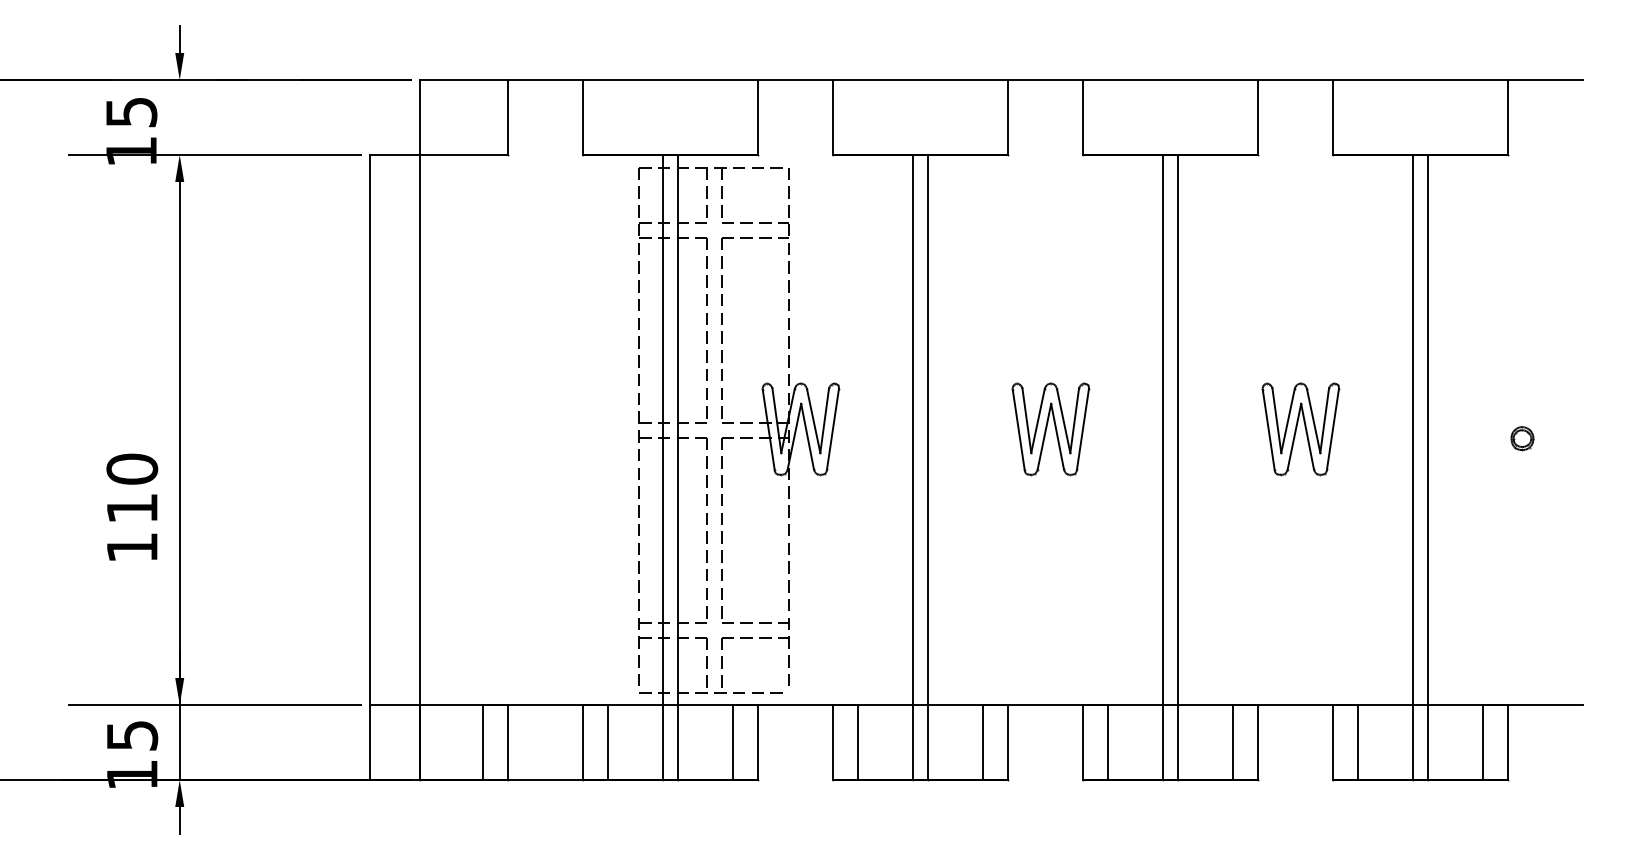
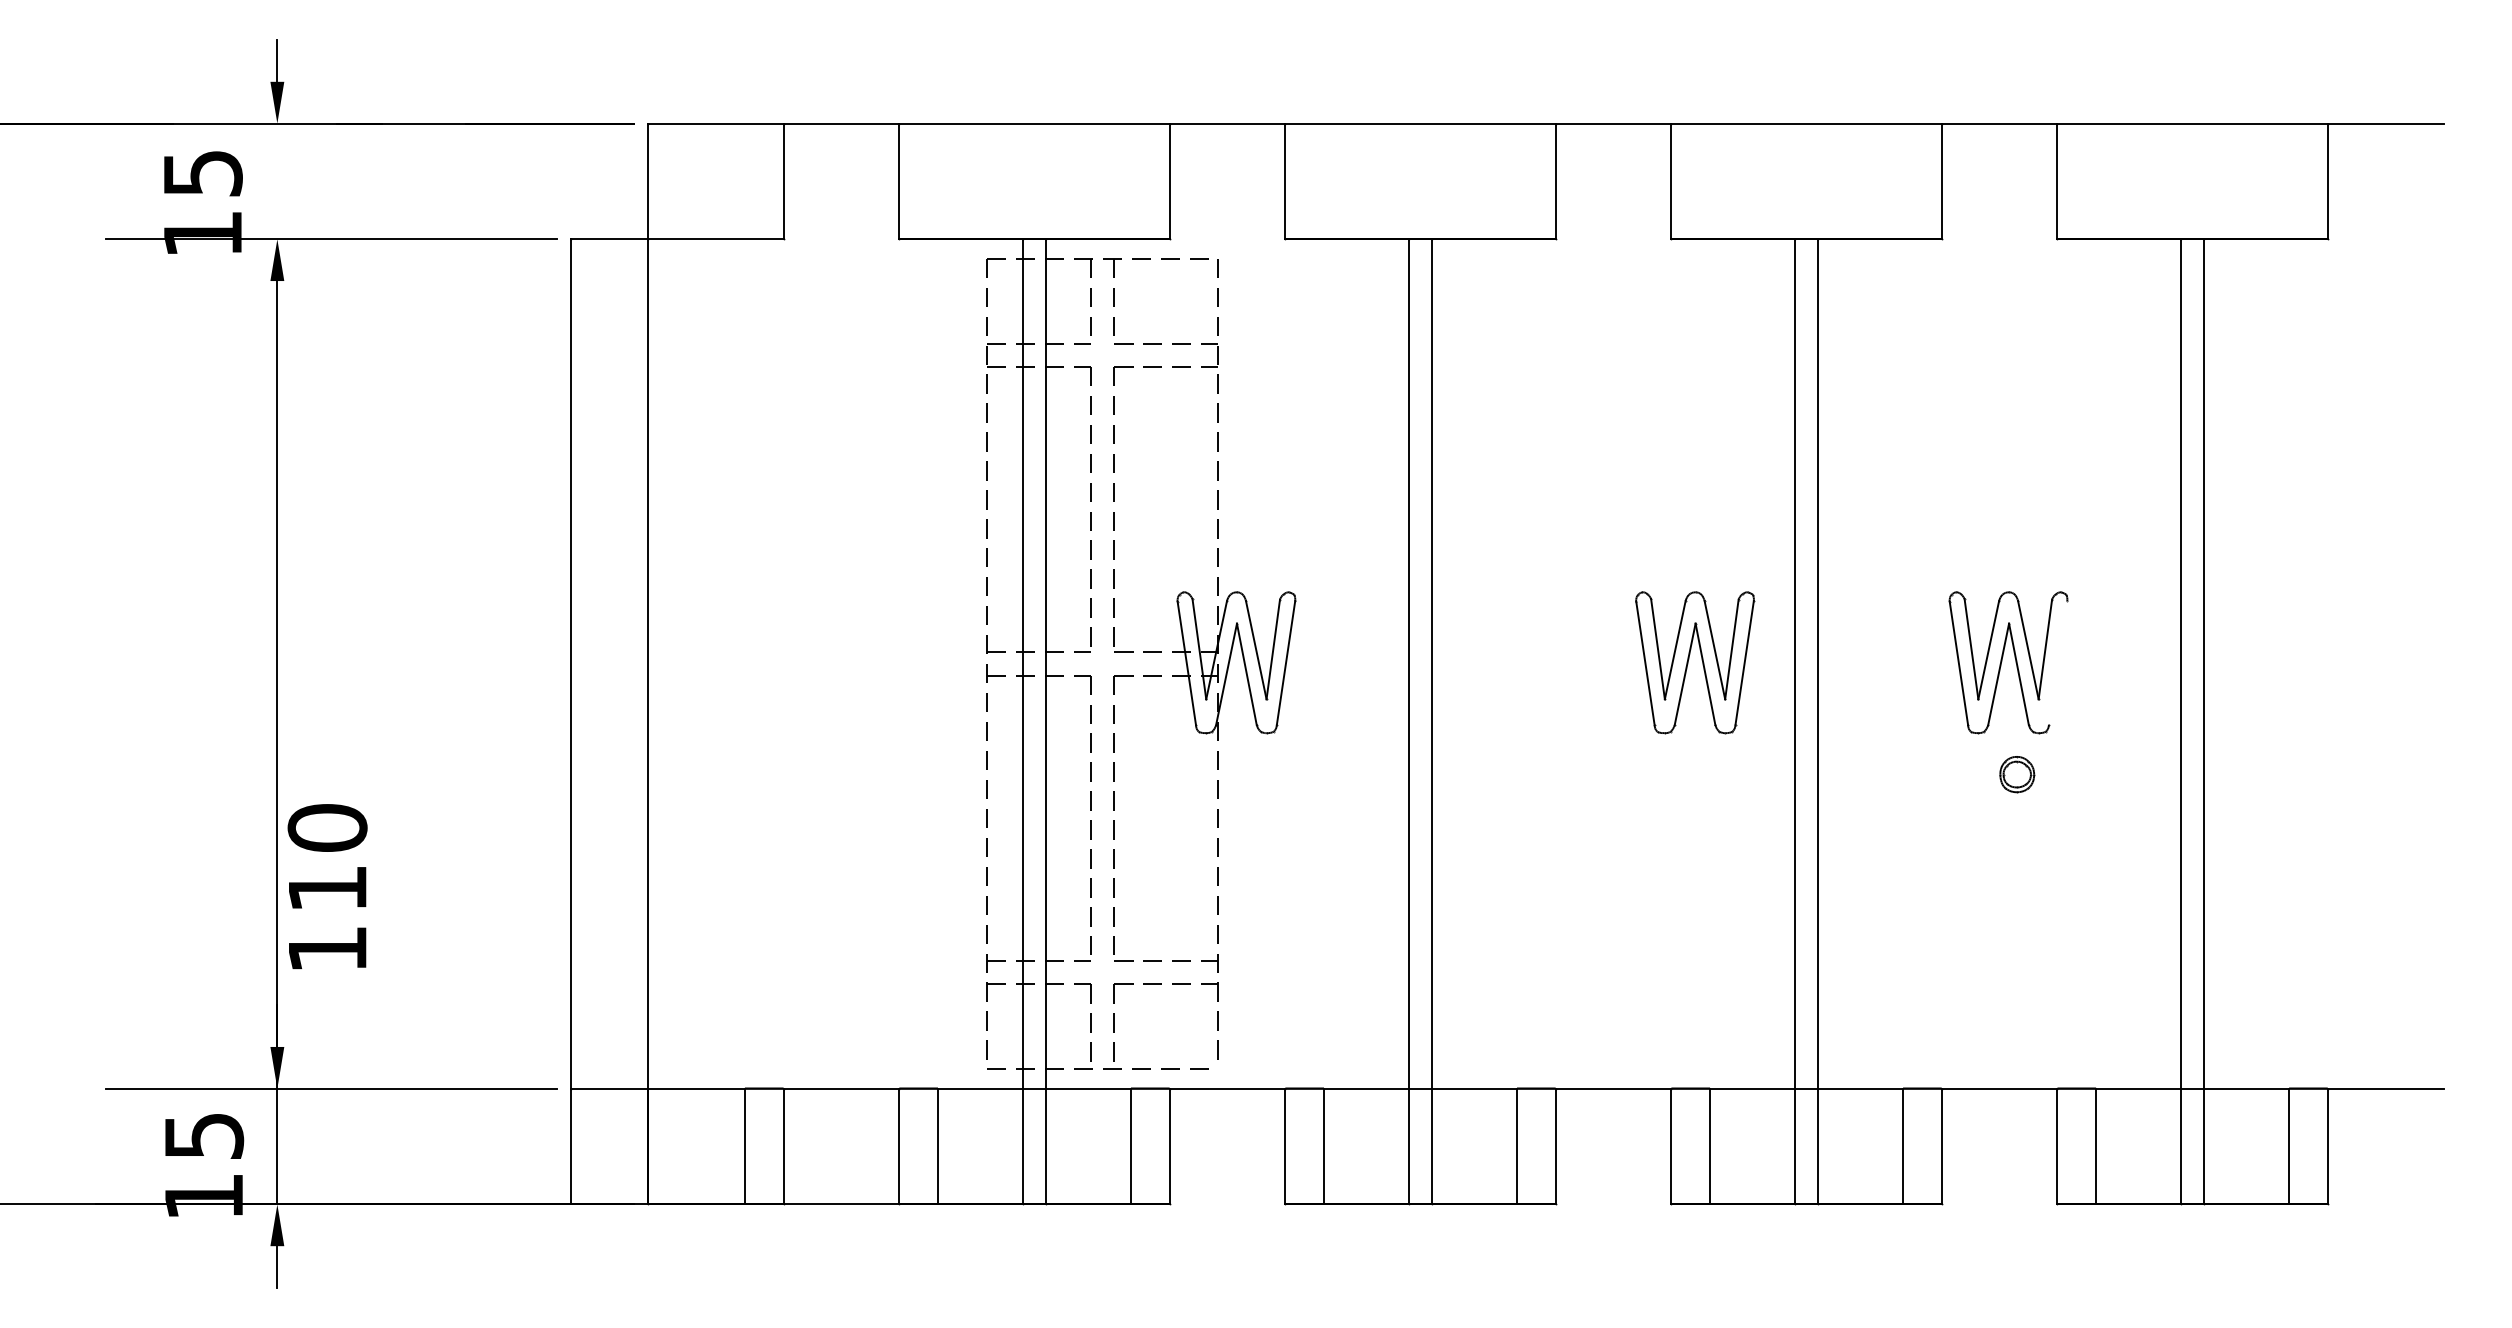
part: (1050, 429) -> (1694, 663), moved
line: (1332, 429) -> (2057, 663), removed
part: (1522, 438) -> (2017, 774), moved
text: (132, 506) -> (327, 885), moved

